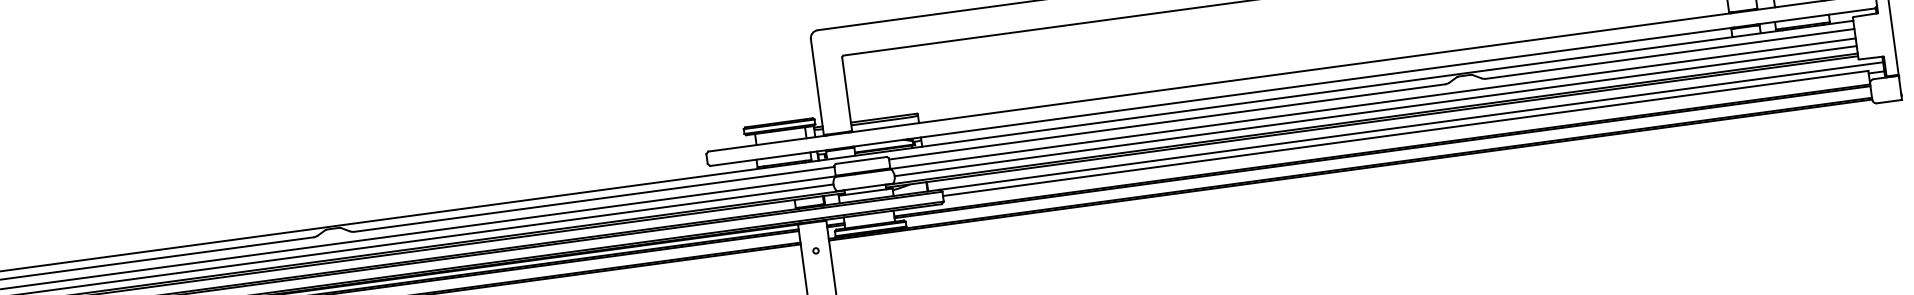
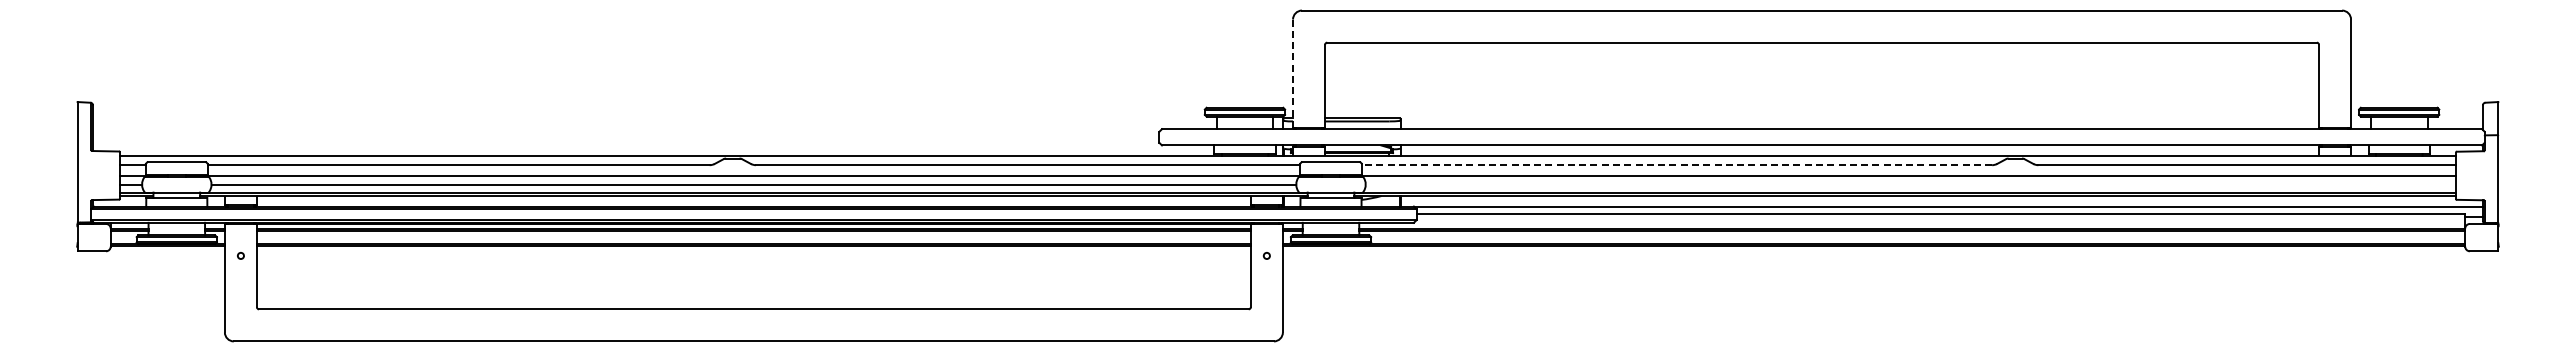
line: (817, 87) -> (1293, 74), solid -> dashed
line: (1375, 111) -> (1910, 184), removed
line: (1166, 122) -> (1676, 165), solid -> dashed

